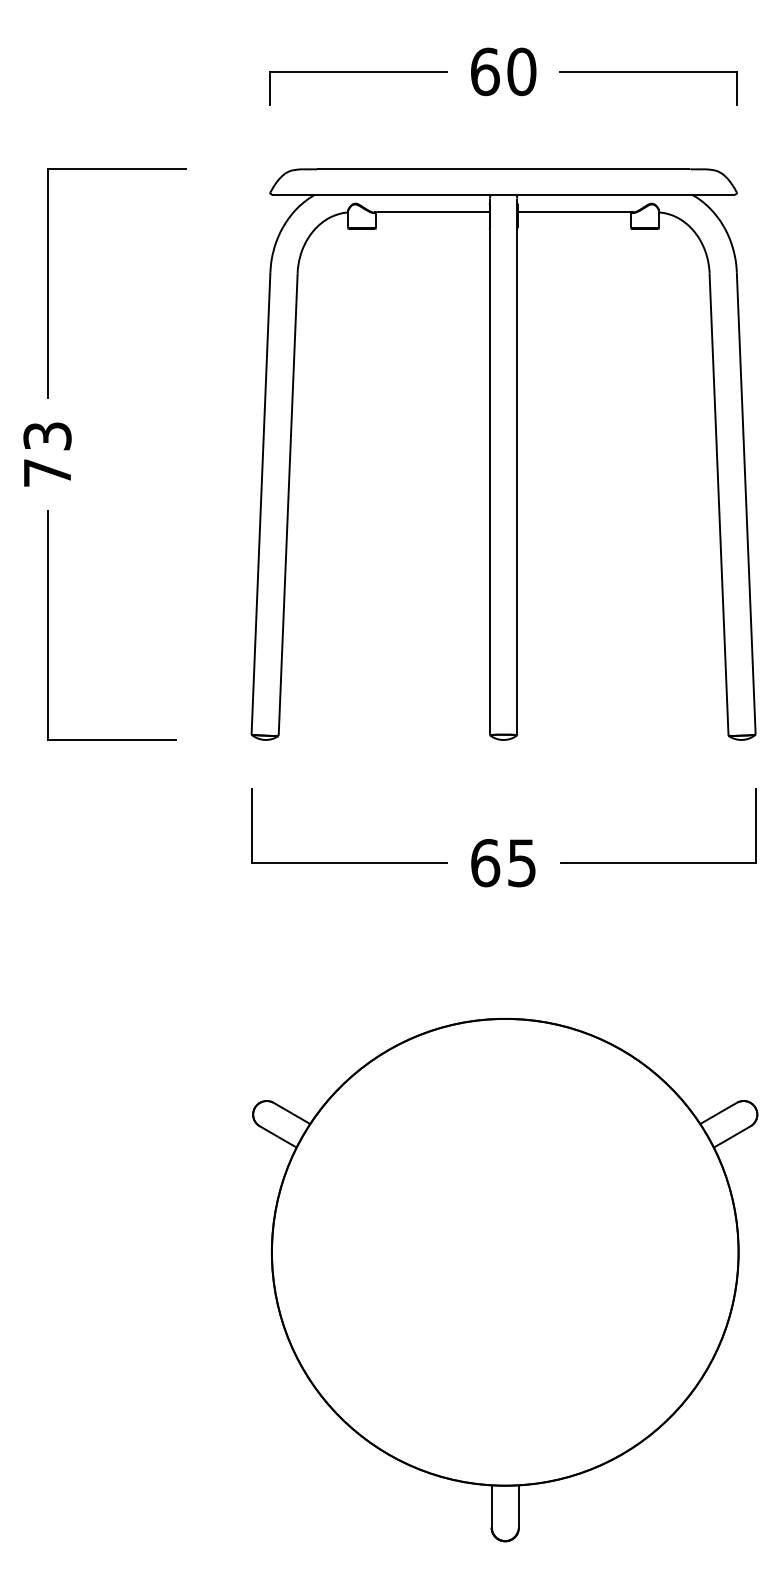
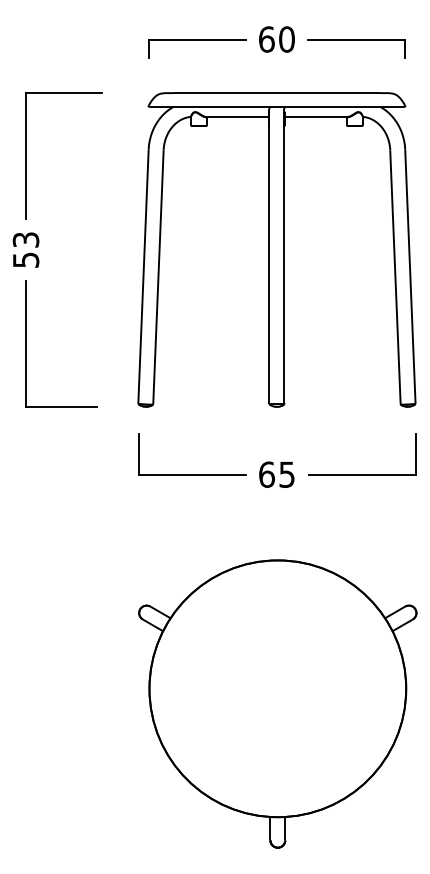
text: (48, 471) -> (26, 259), 73 -> 53

